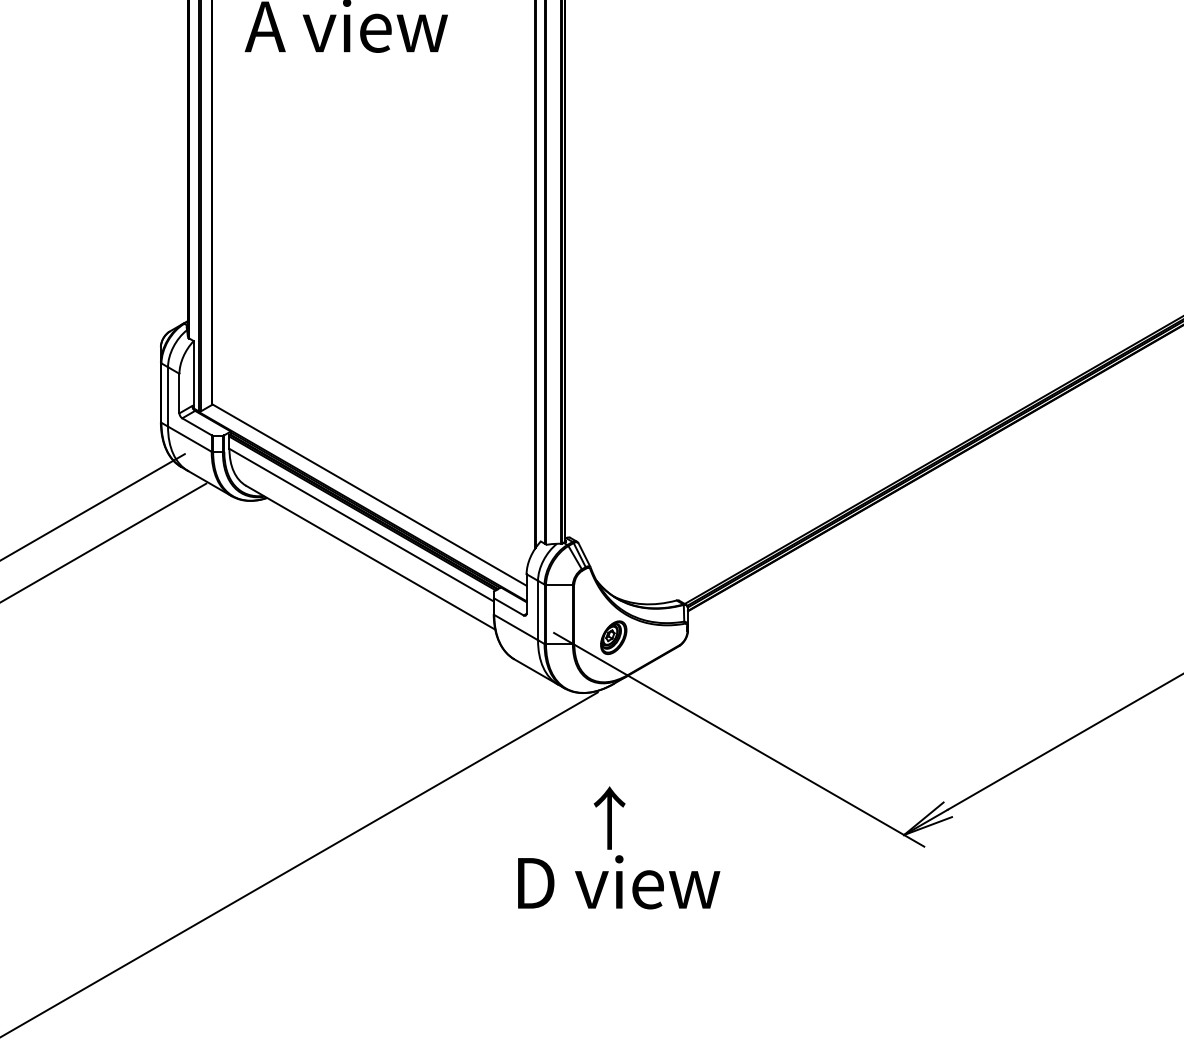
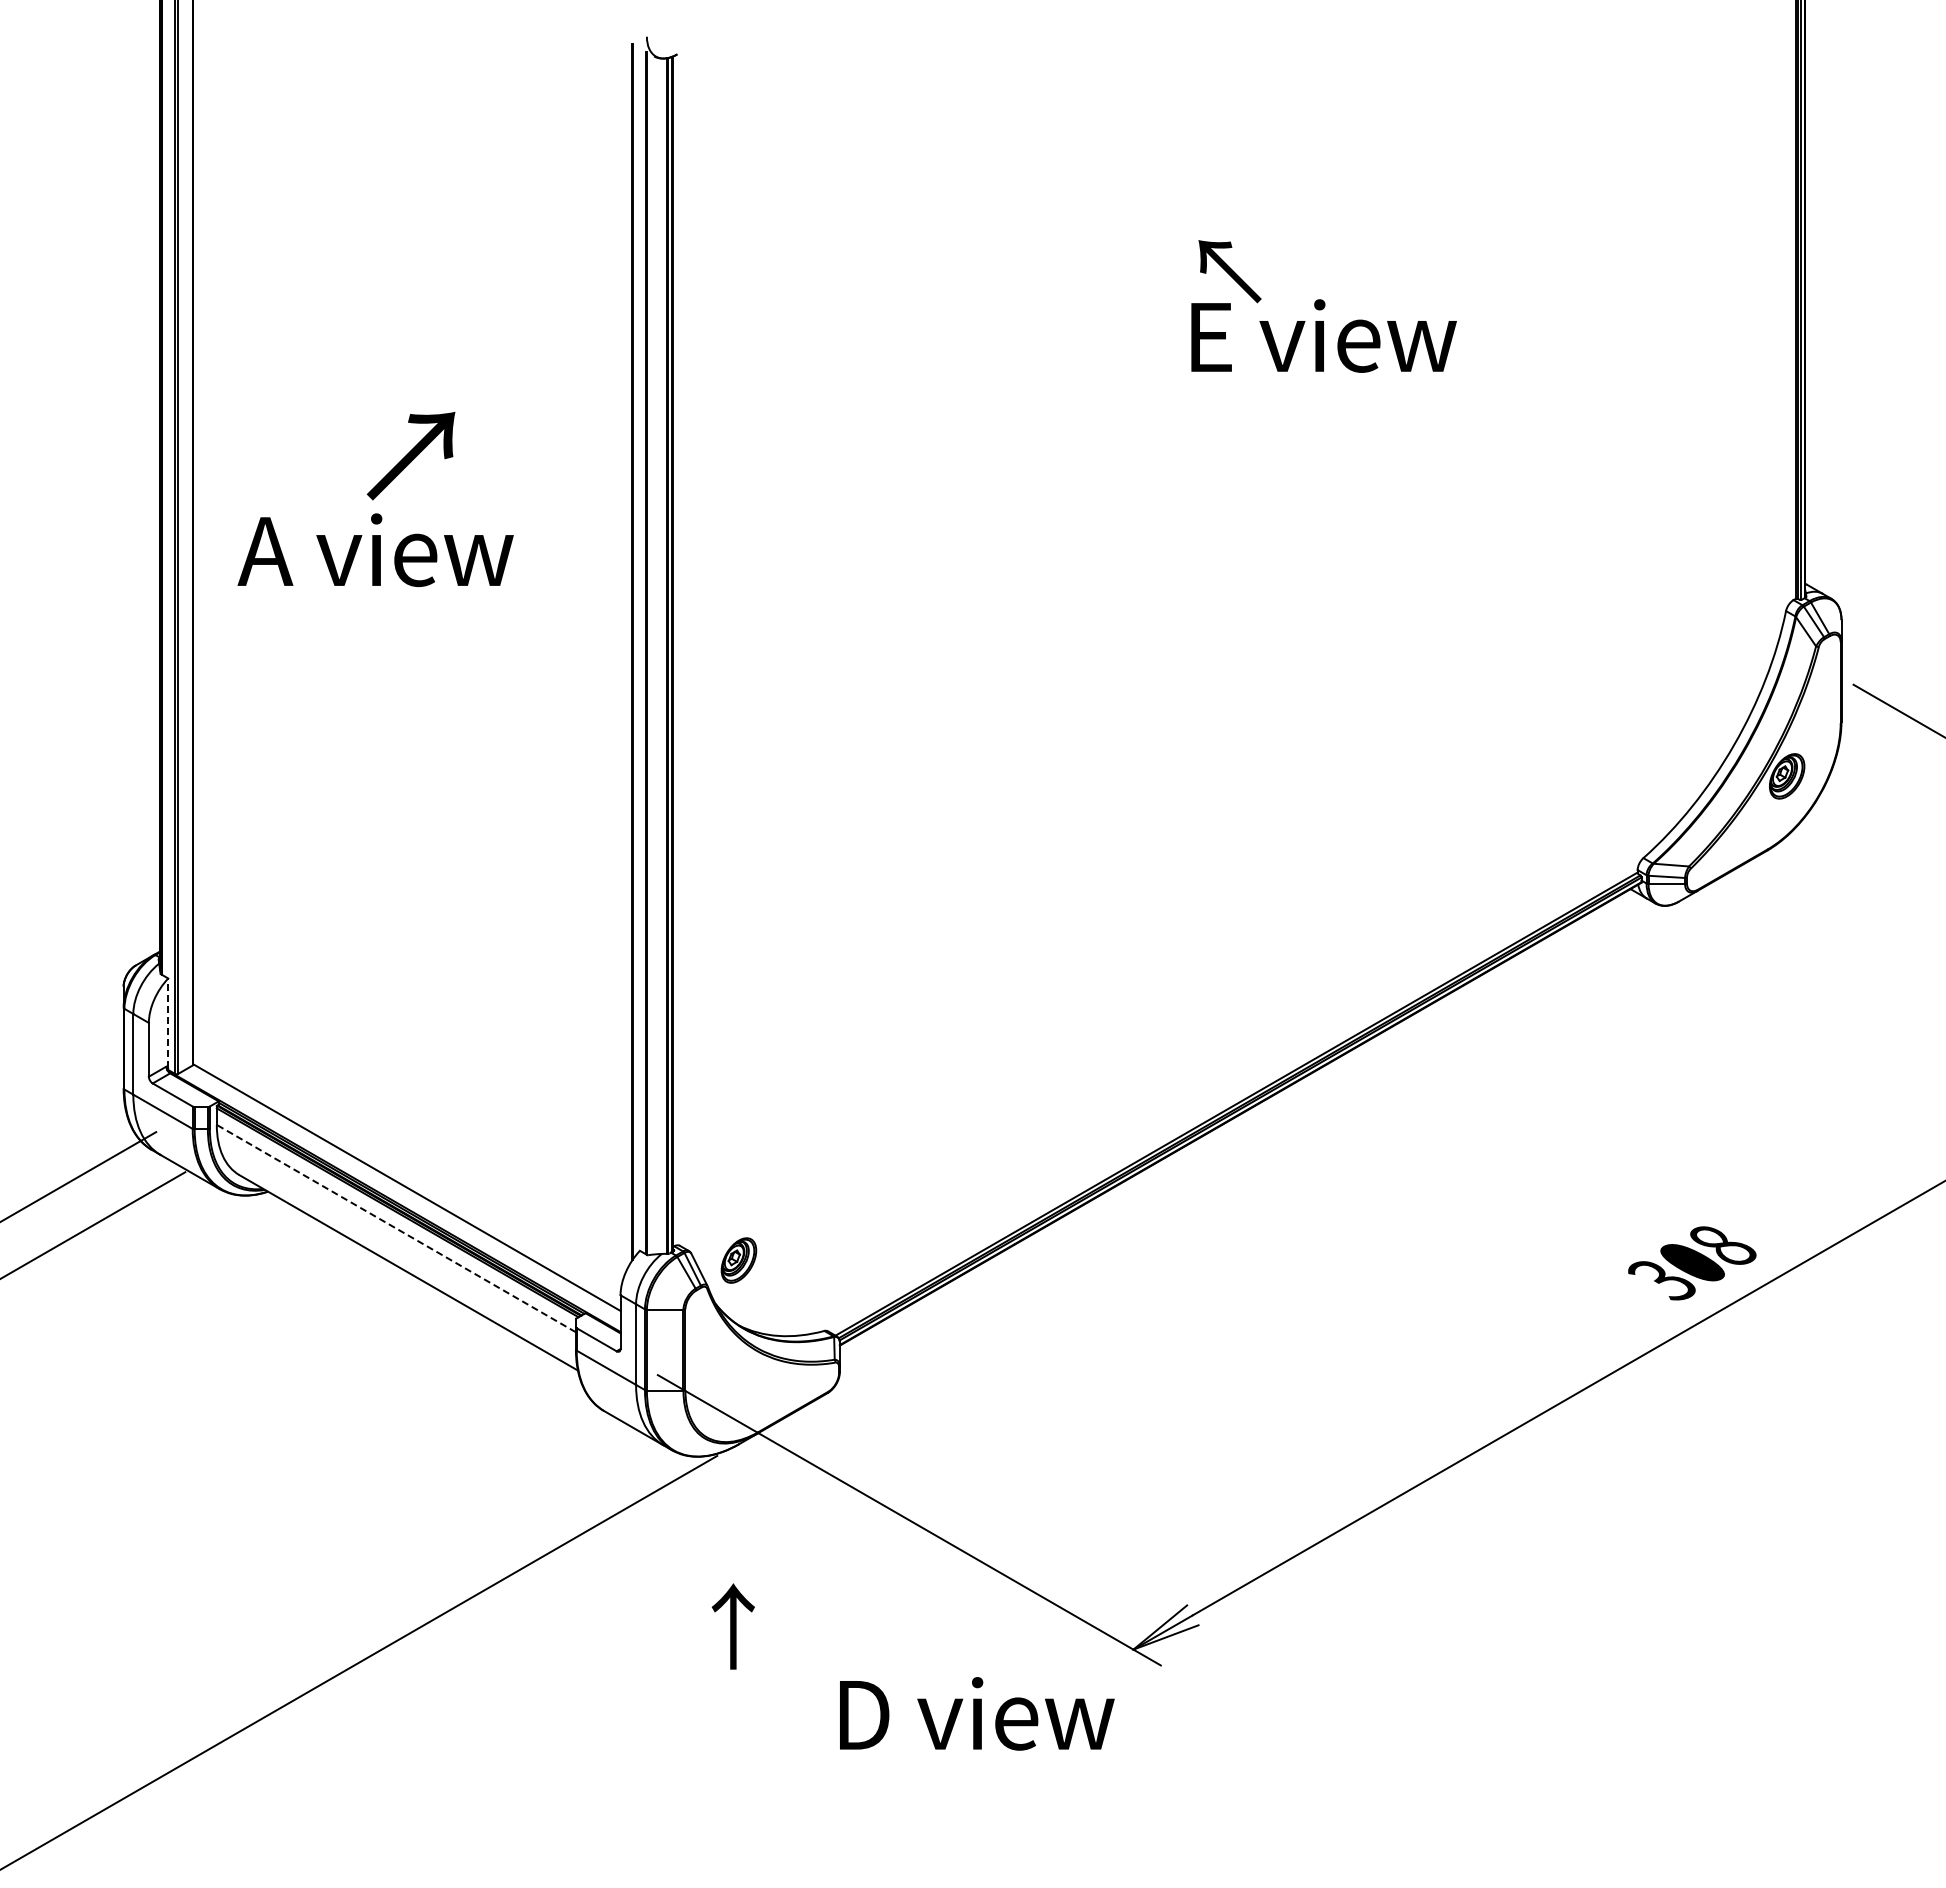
line: (193, 374) -> (168, 1023), solid -> dashed
line: (360, 525) -> (395, 1228), solid -> dashed
part: (613, 637) -> (738, 1260), moved
text: (619, 882) -> (977, 1713), moved

